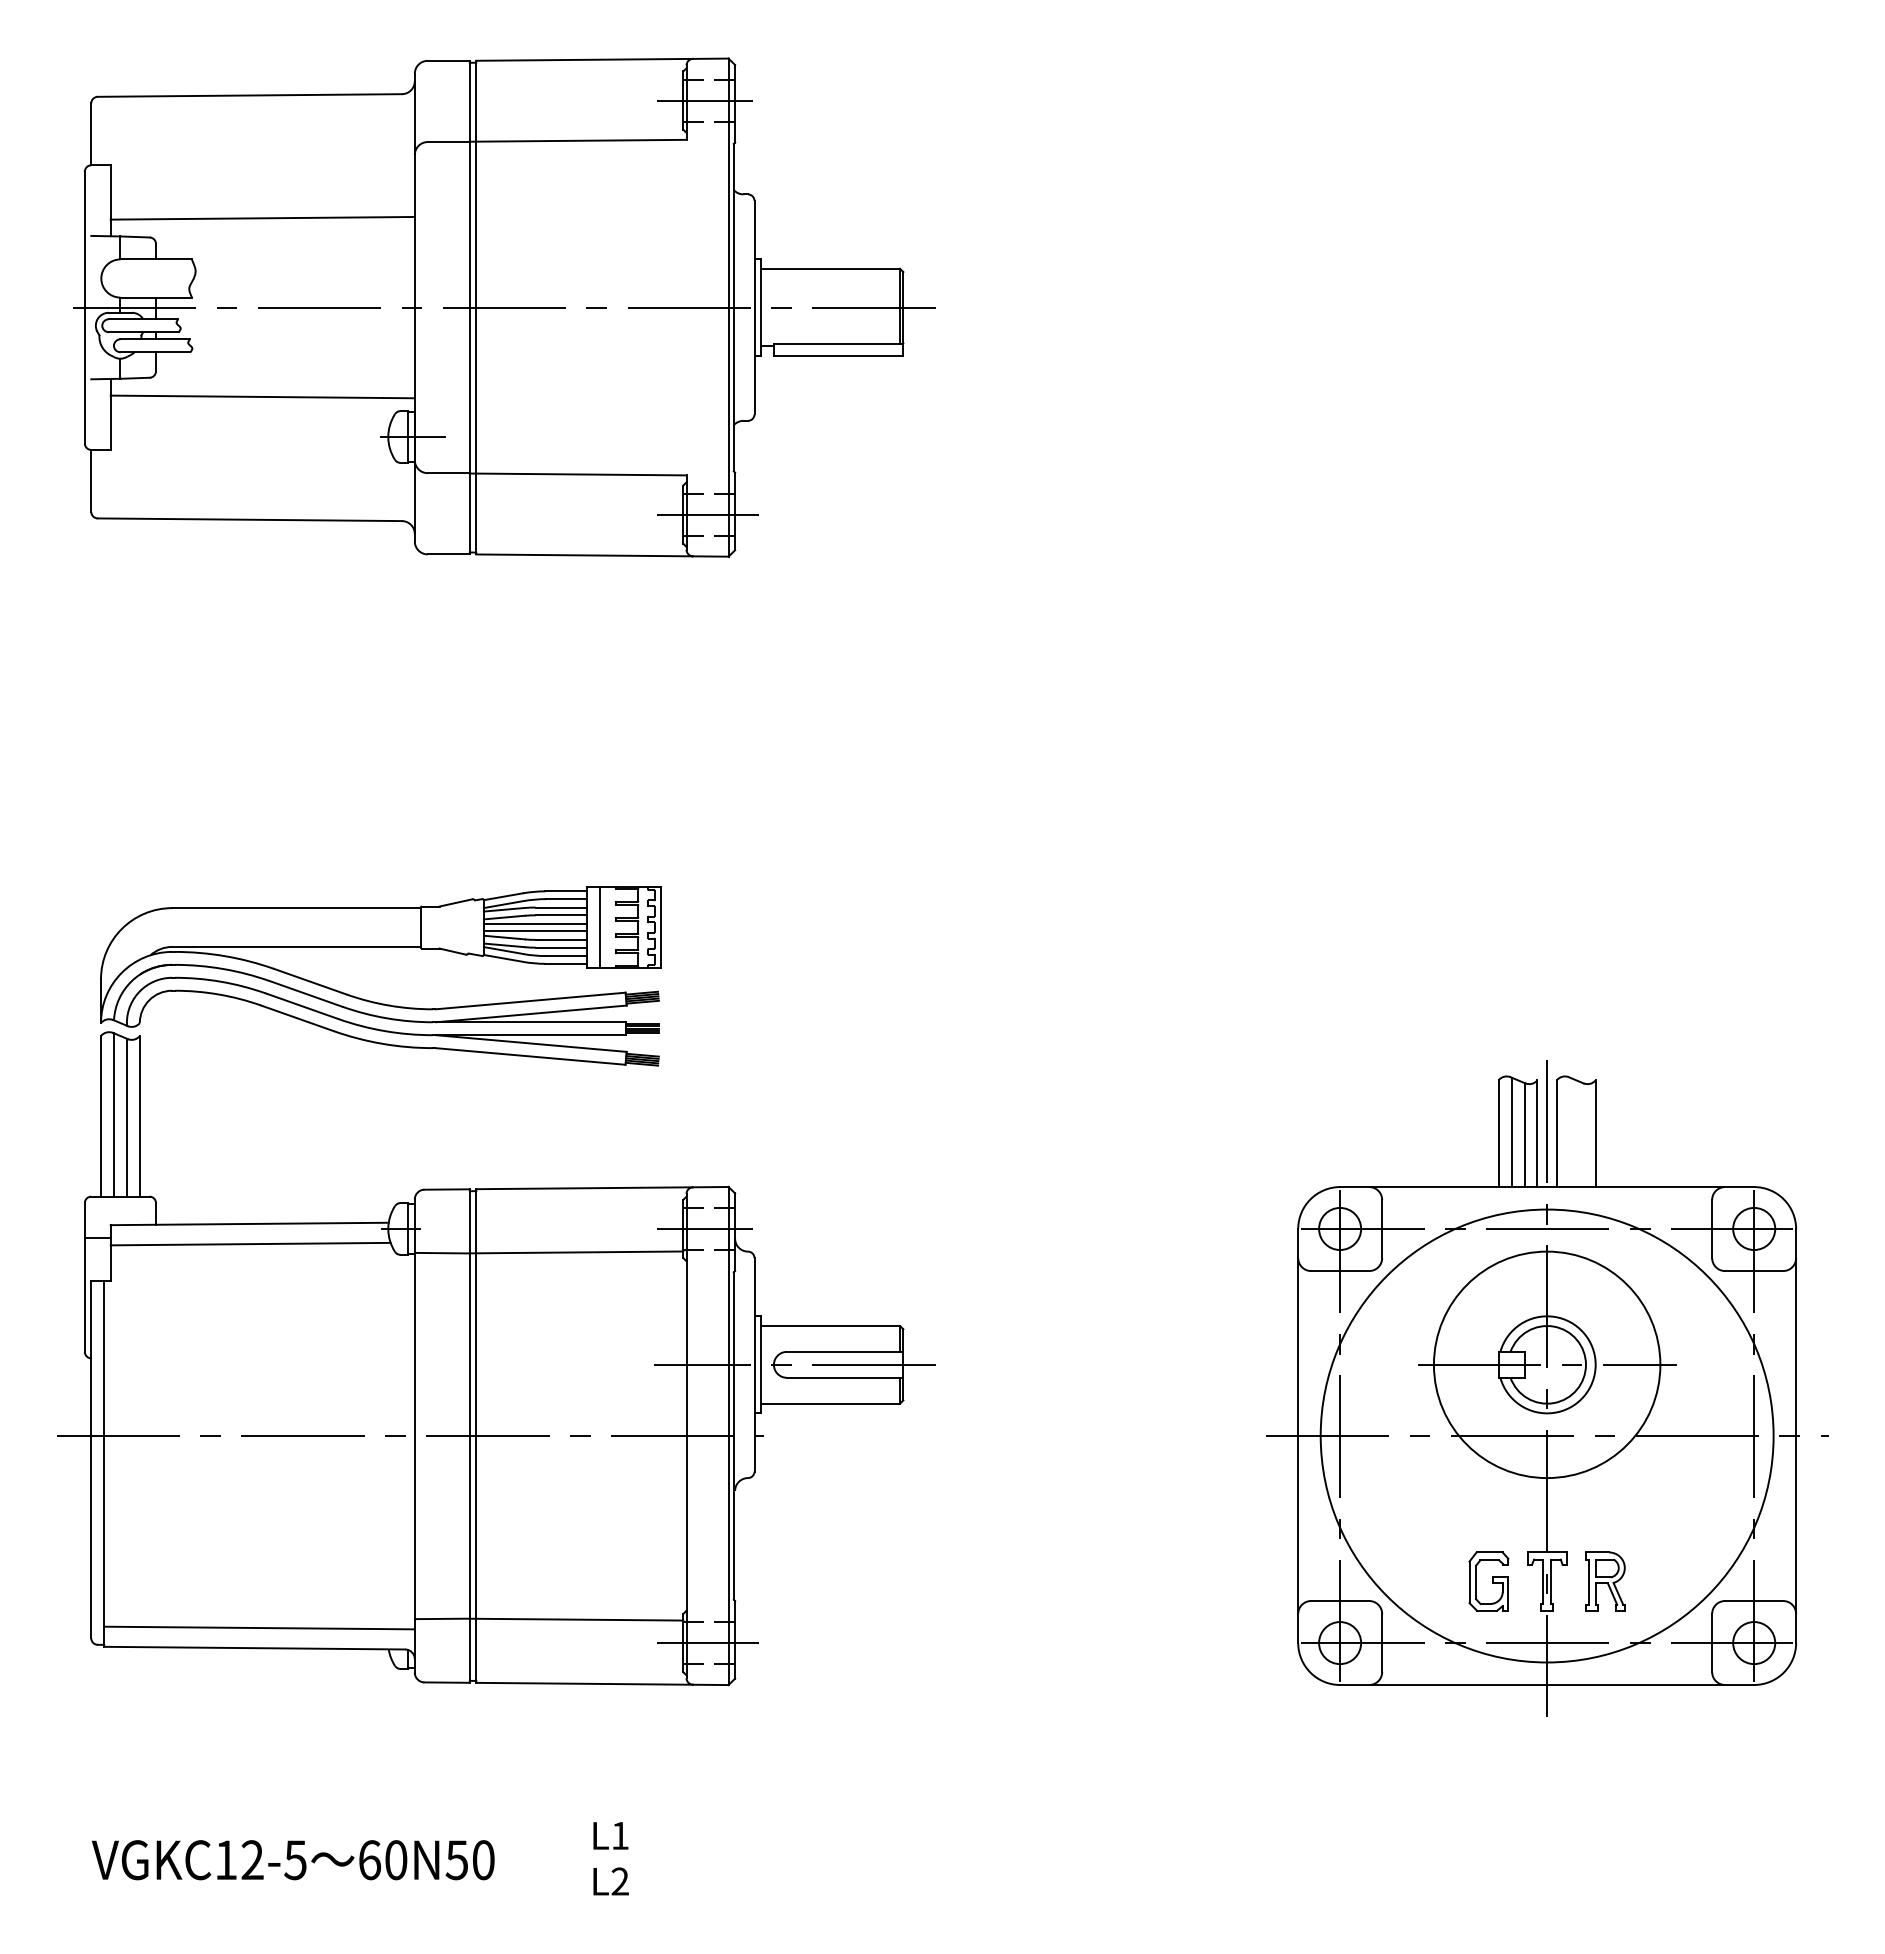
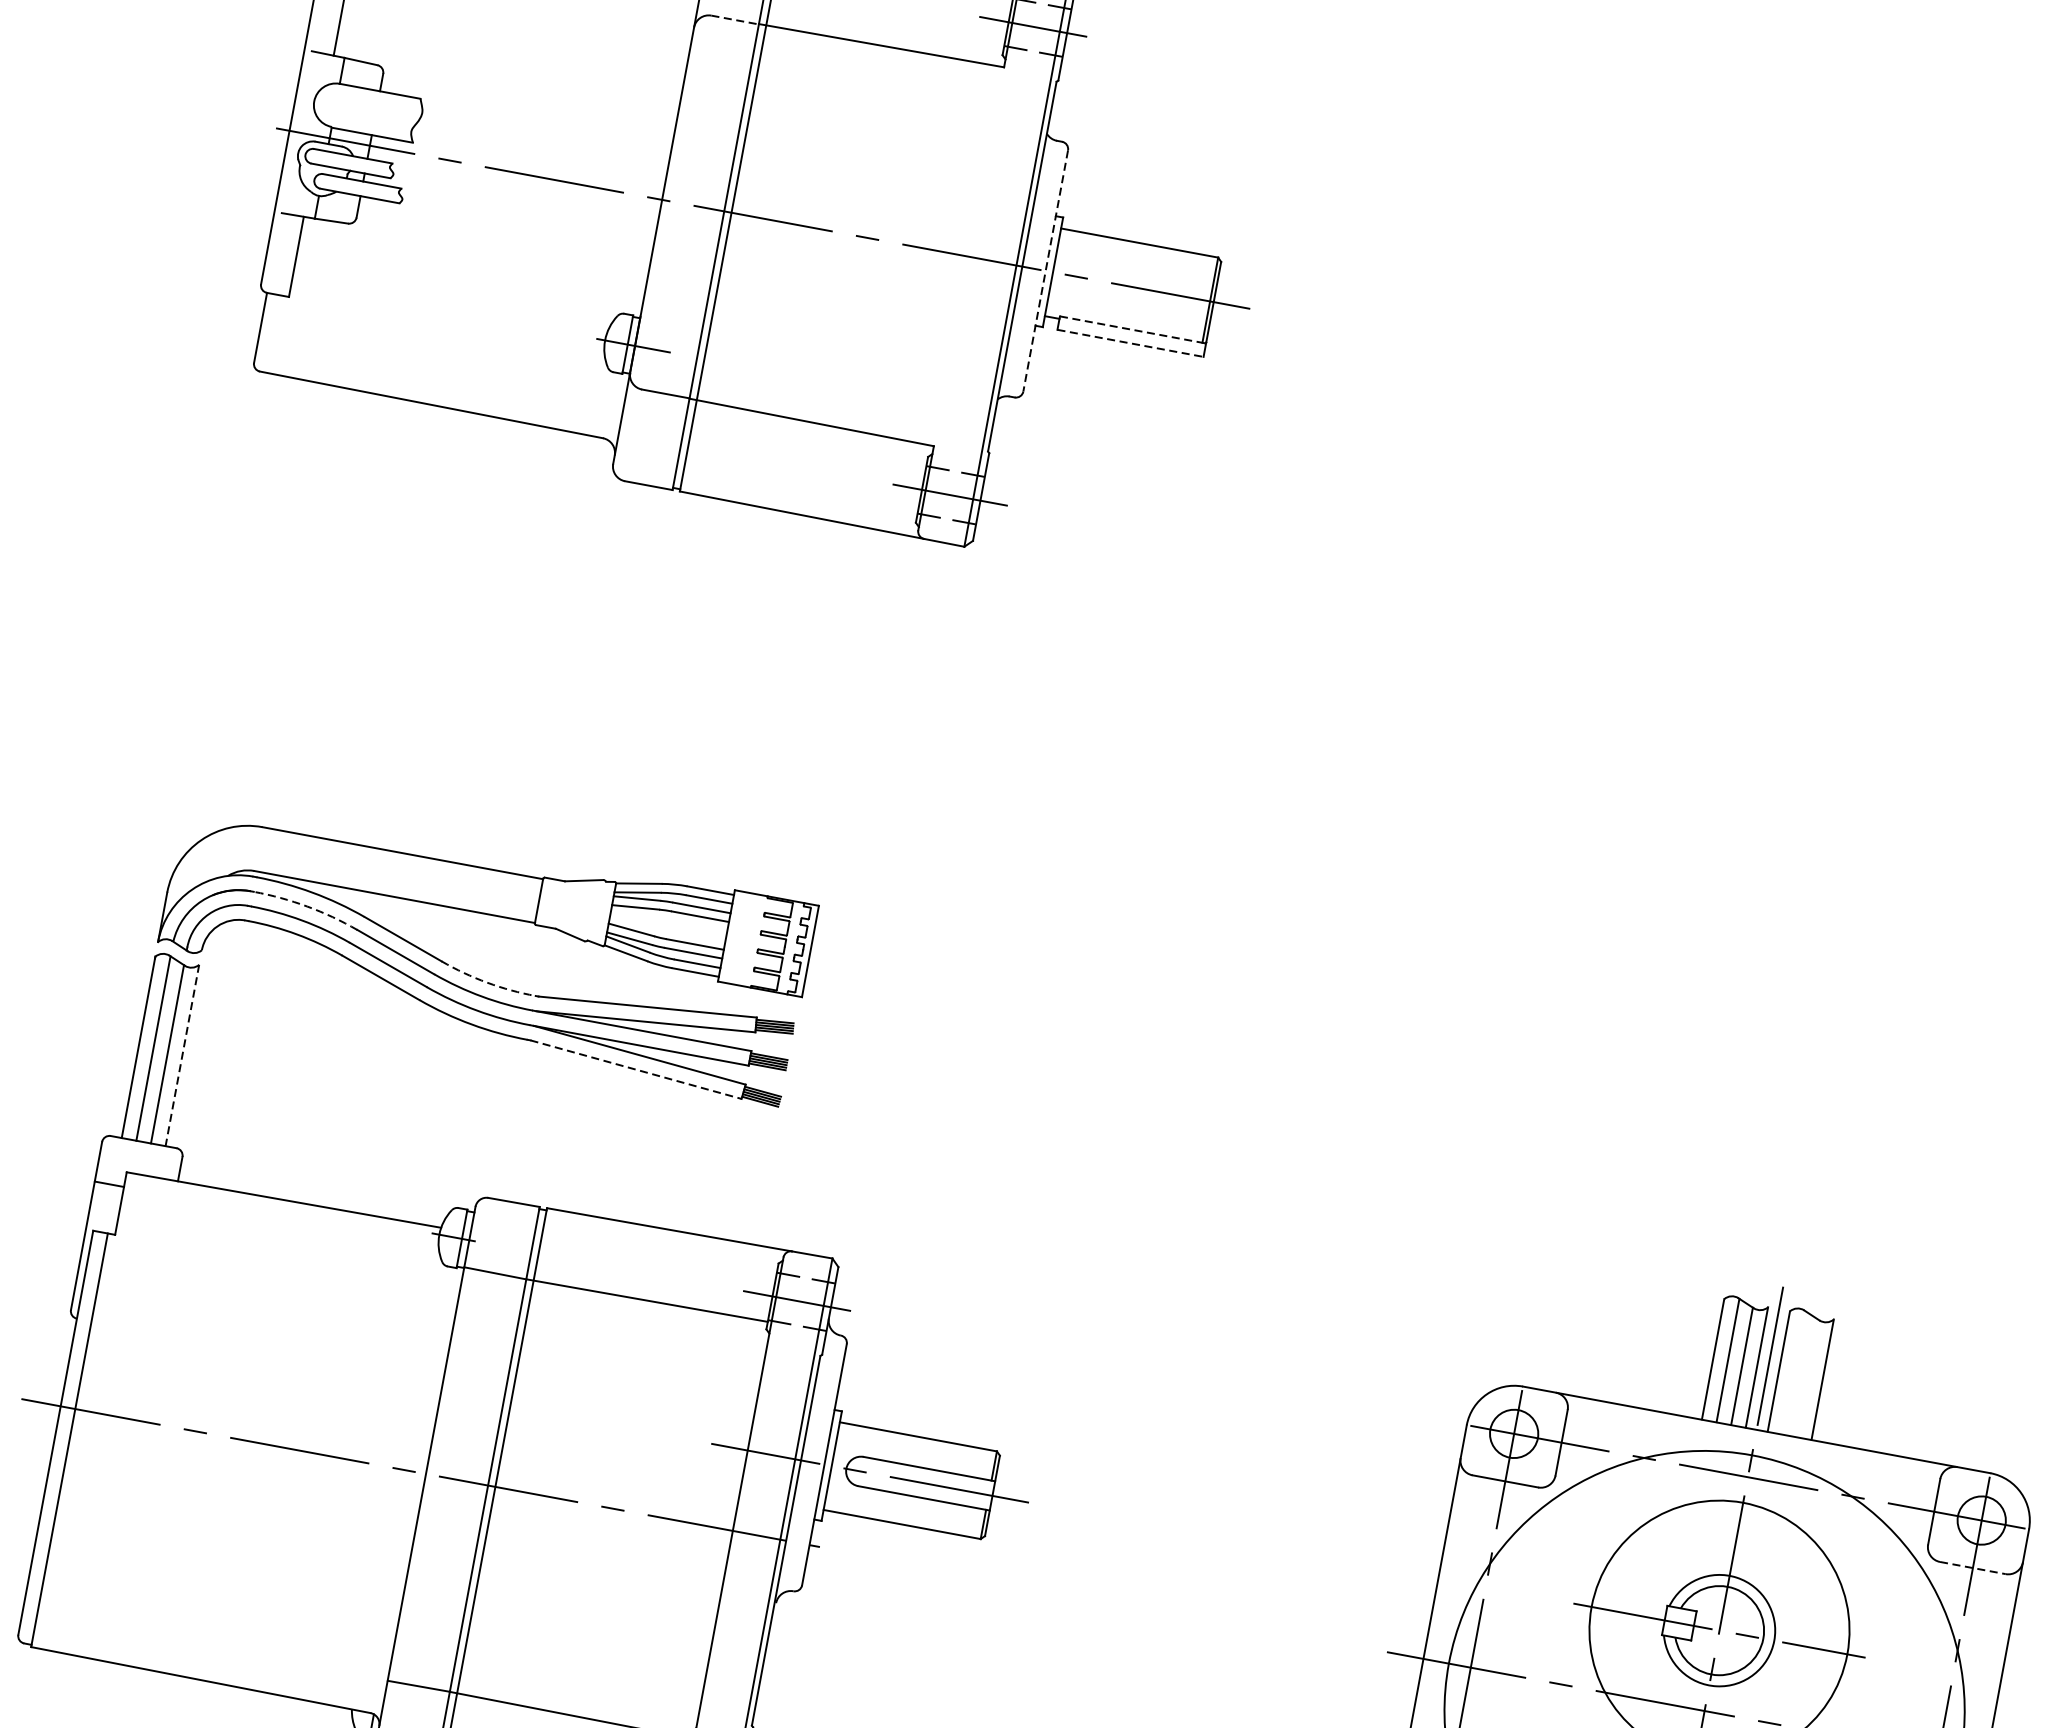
line: (449, 142) -> (735, 20), solid -> dashed
line: (262, 217) -> (509, 66), removed
line: (754, 307) -> (1045, 270), solid -> dashed
line: (838, 344) -> (1132, 330), solid -> dashed
line: (838, 356) -> (1130, 343), solid -> dashed
line: (262, 396) -> (471, 268), removed
line: (534, 923) -> (668, 920), removed
line: (599, 927) -> (740, 938), removed
line: (534, 931) -> (666, 929), removed
arc: (223, 968) -> (307, 906), solid -> dashed
arc: (389, 1005) -> (487, 982), solid -> dashed
line: (531, 1056) -> (637, 1069), solid -> dashed
line: (139, 1116) -> (181, 1055), solid -> dashed
line: (250, 1243) -> (280, 1222), removed
line: (1754, 1271) -> (1973, 1568), solid -> dashed
line: (259, 1627) -> (210, 1657), removed

